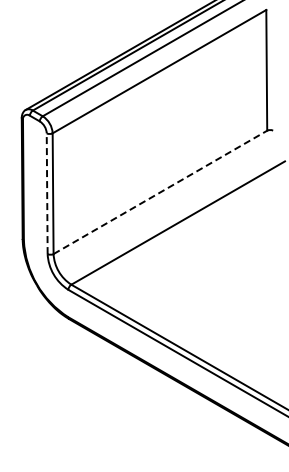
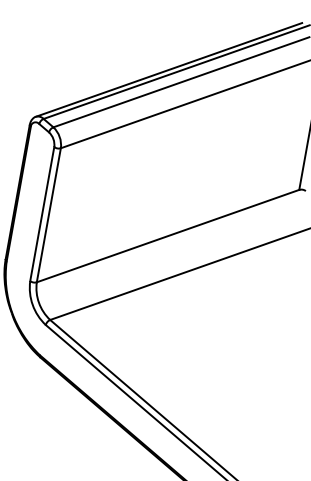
line: (160, 192) -> (168, 236), dashed -> solid
line: (47, 193) -> (42, 213), dashed -> solid

